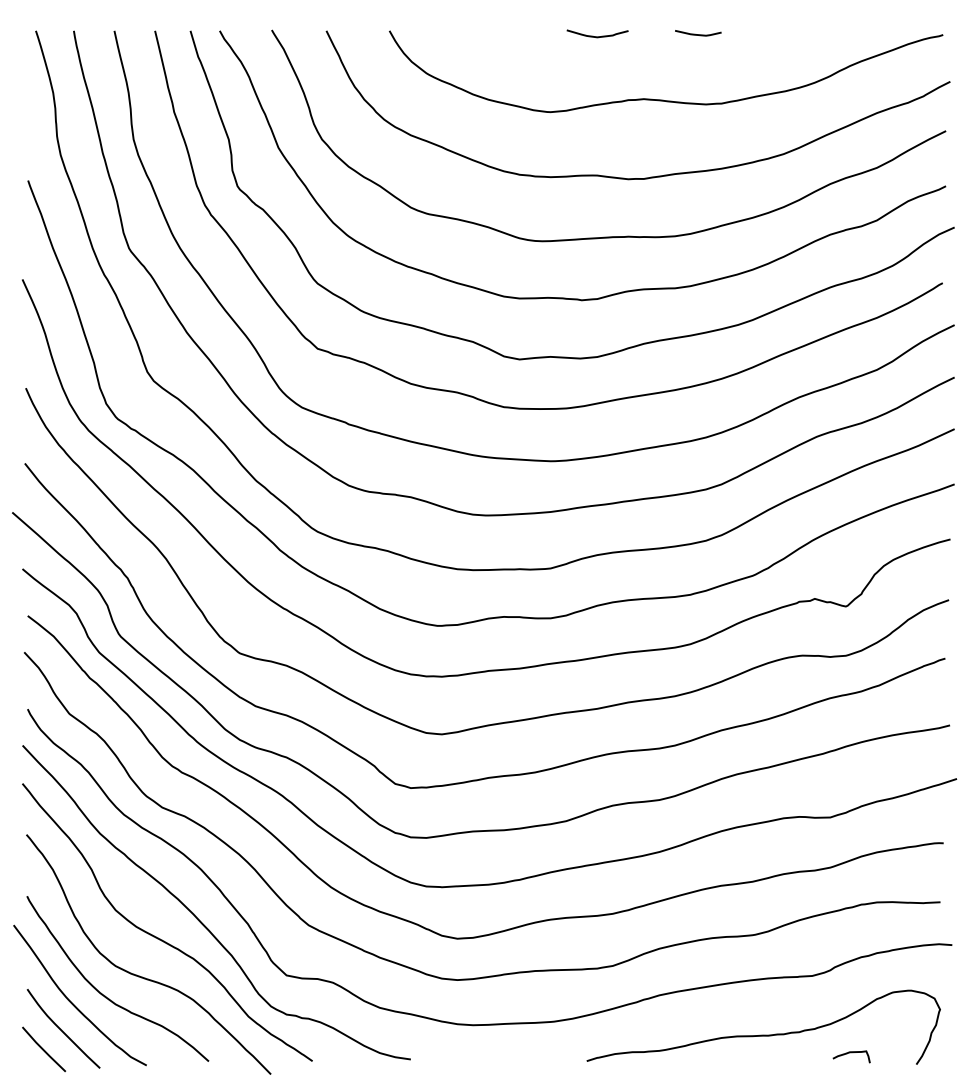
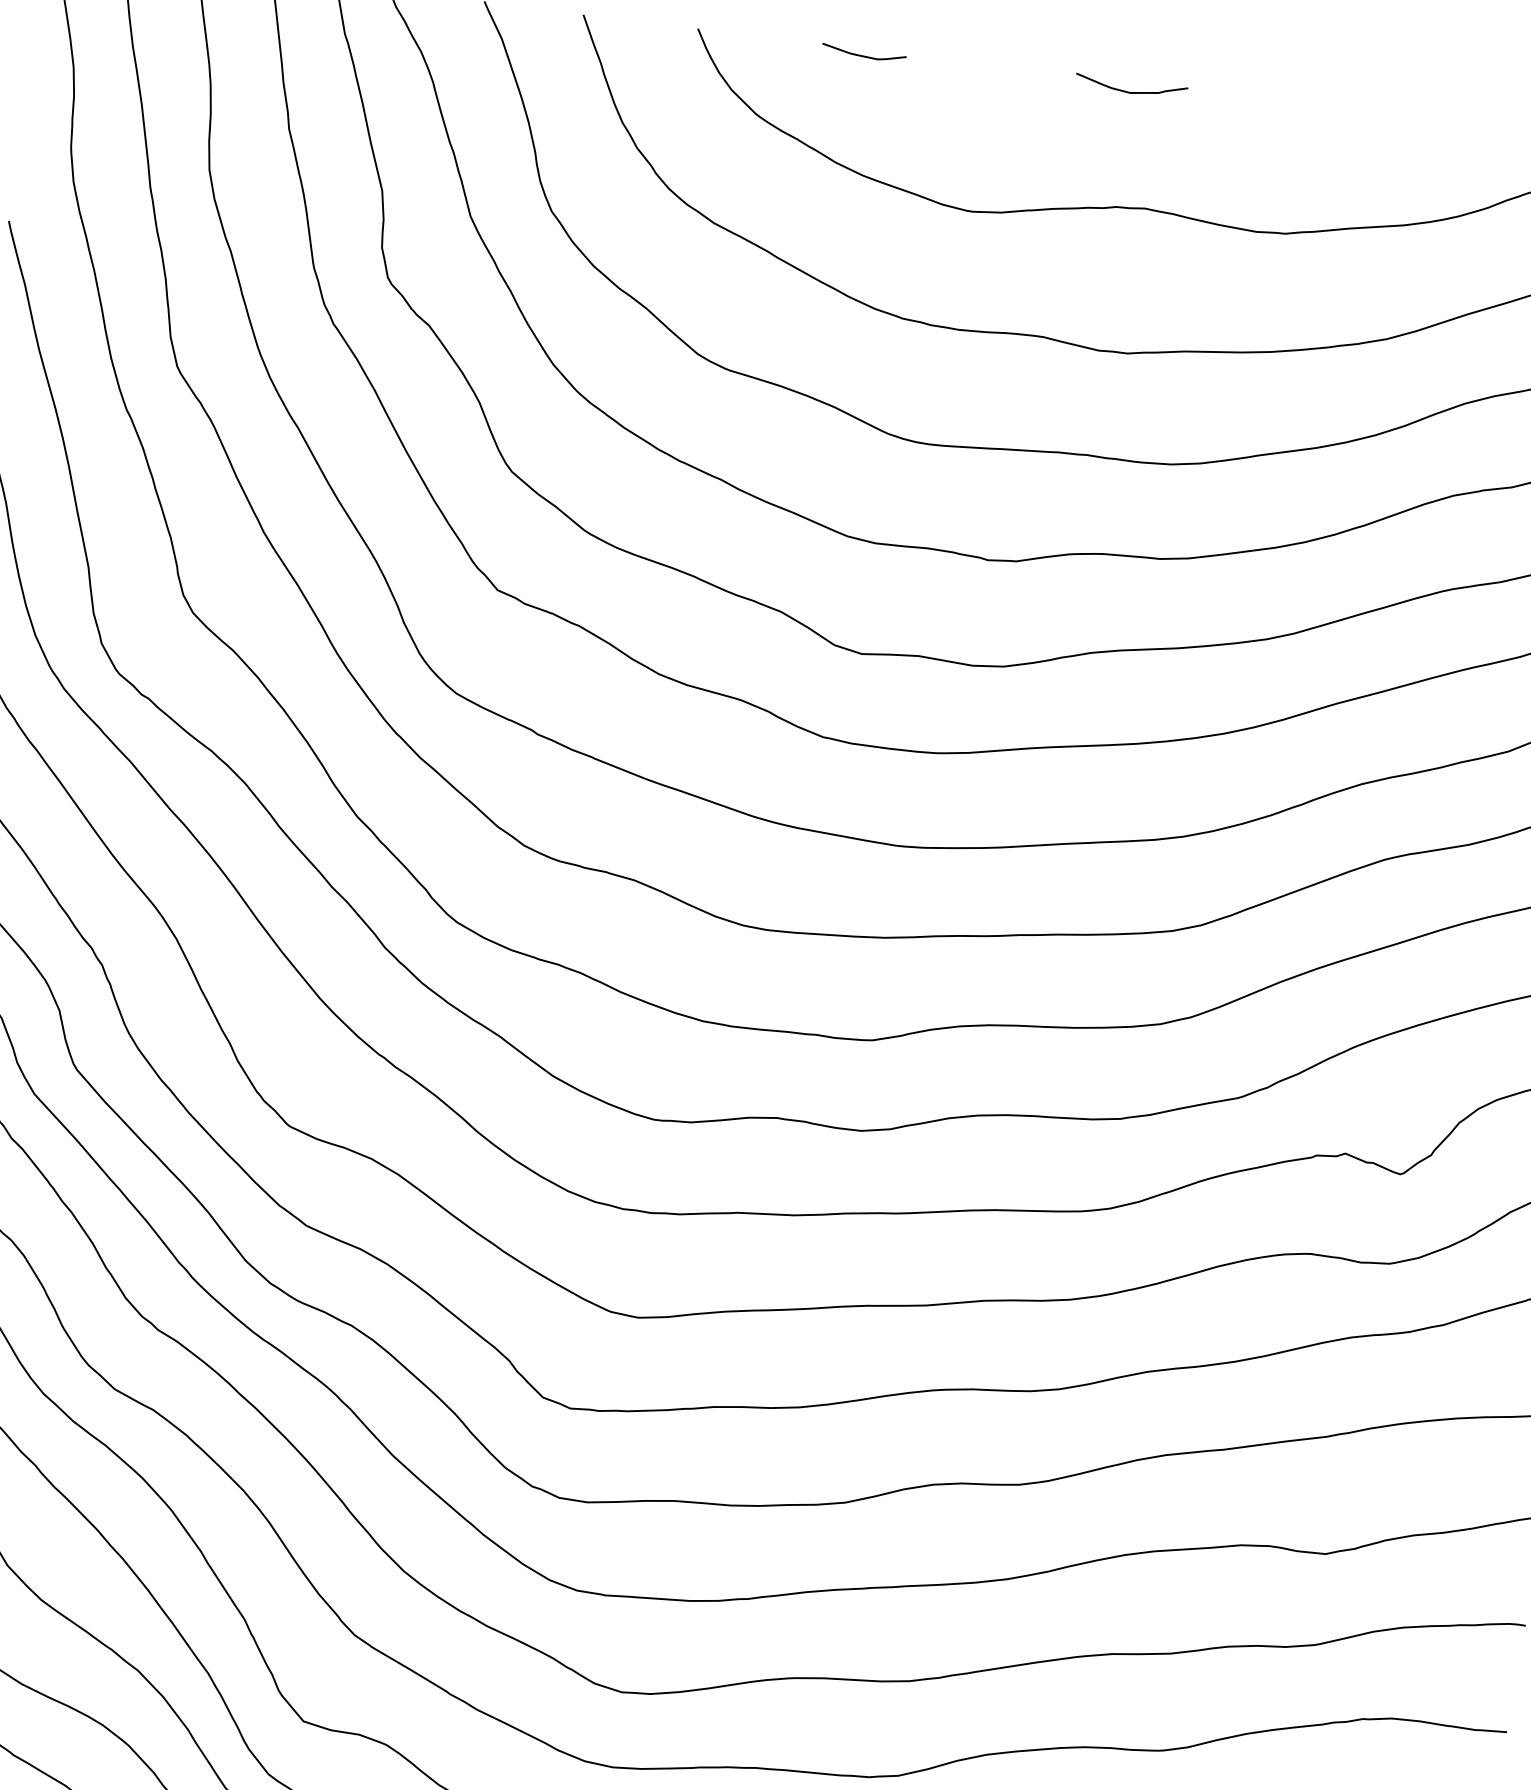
curve: (698, 34) -> (864, 55), moved
curve: (597, 36) -> (1130, 91), moved

